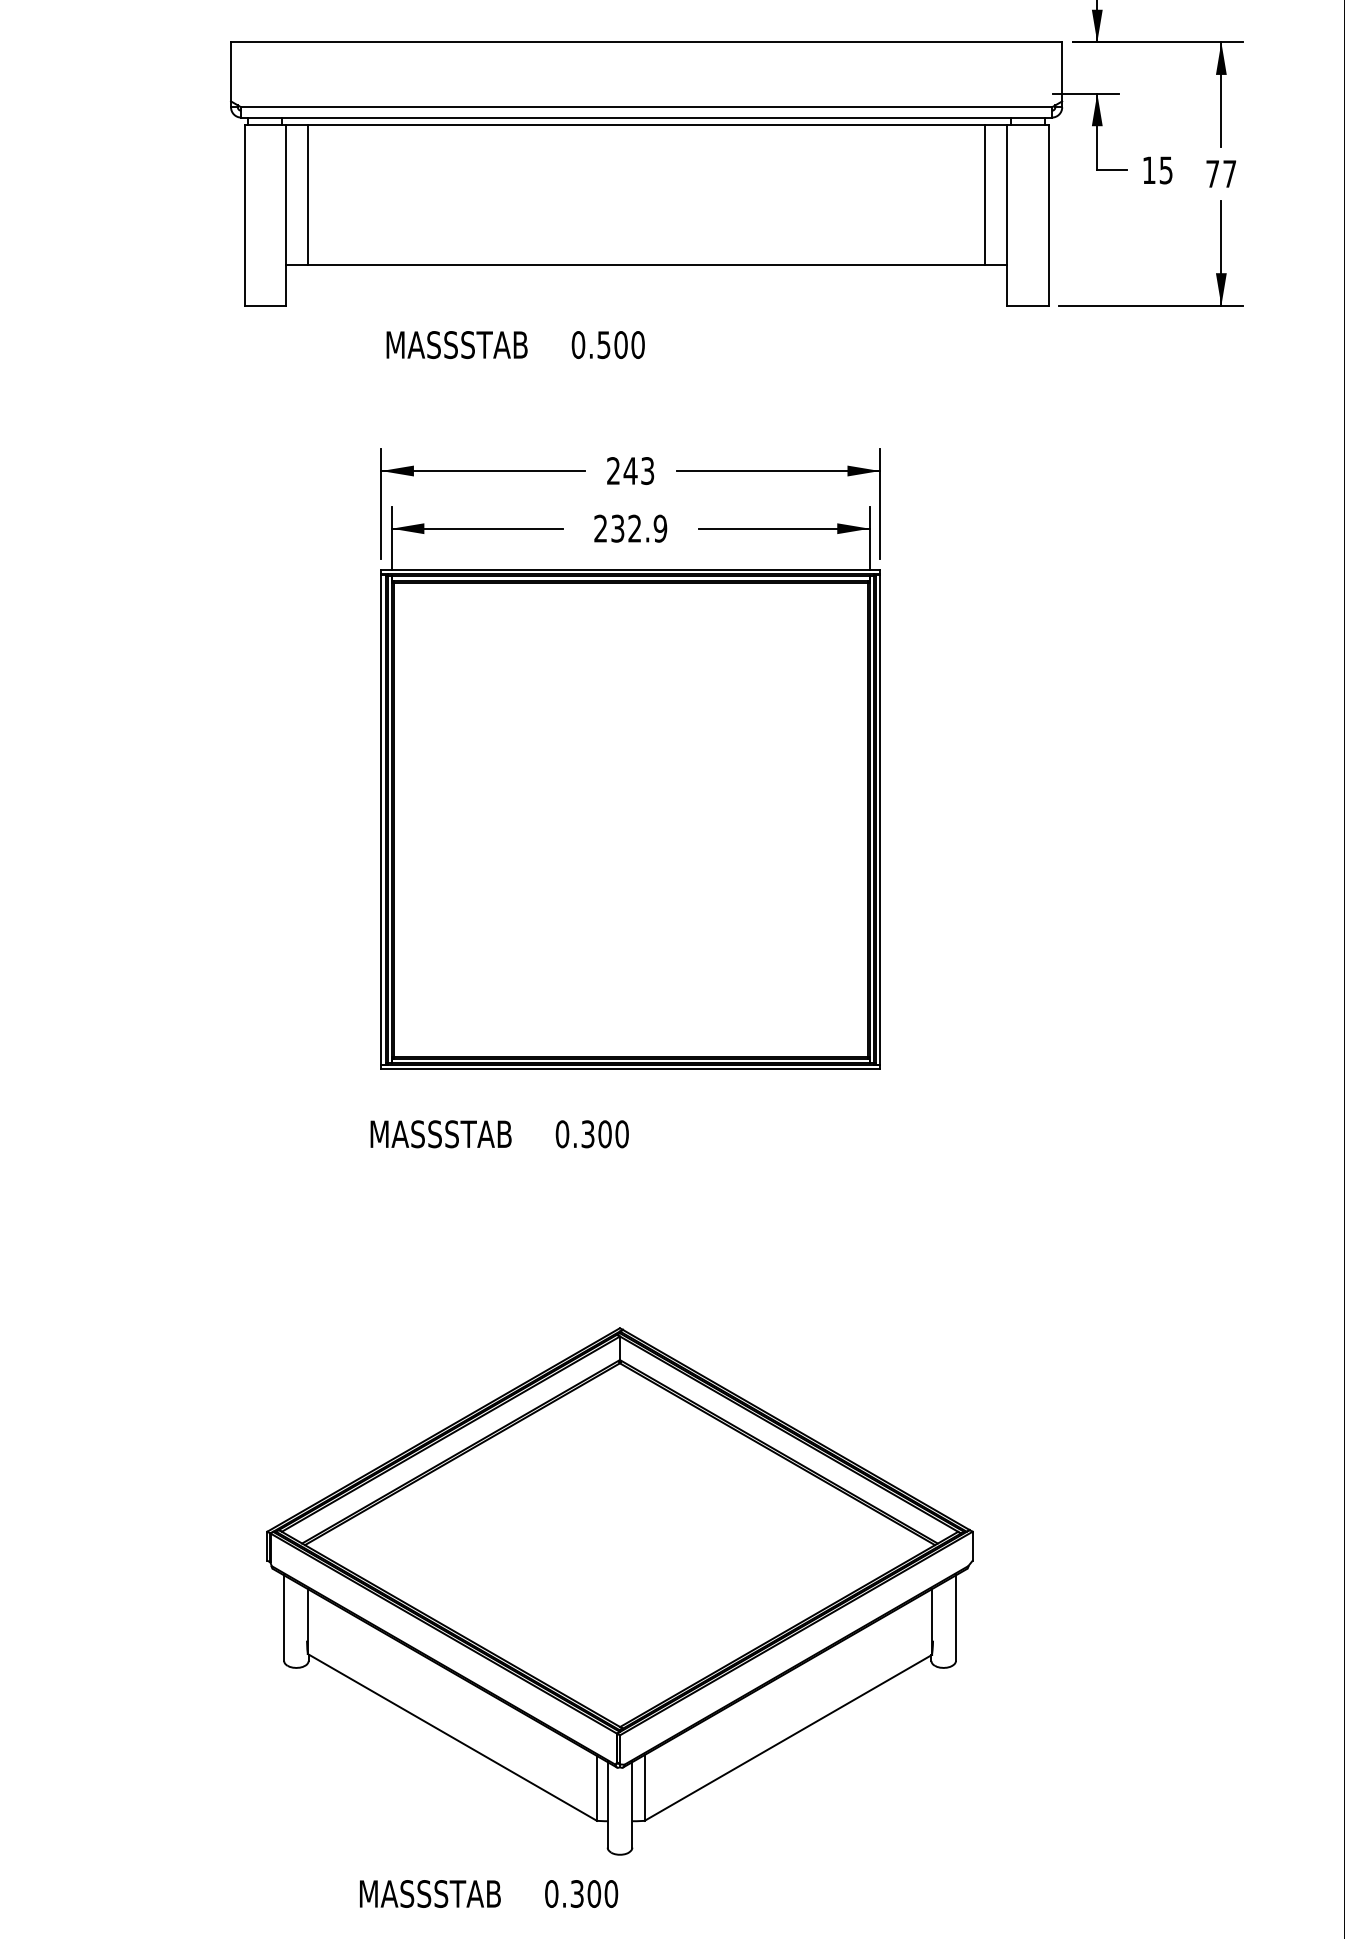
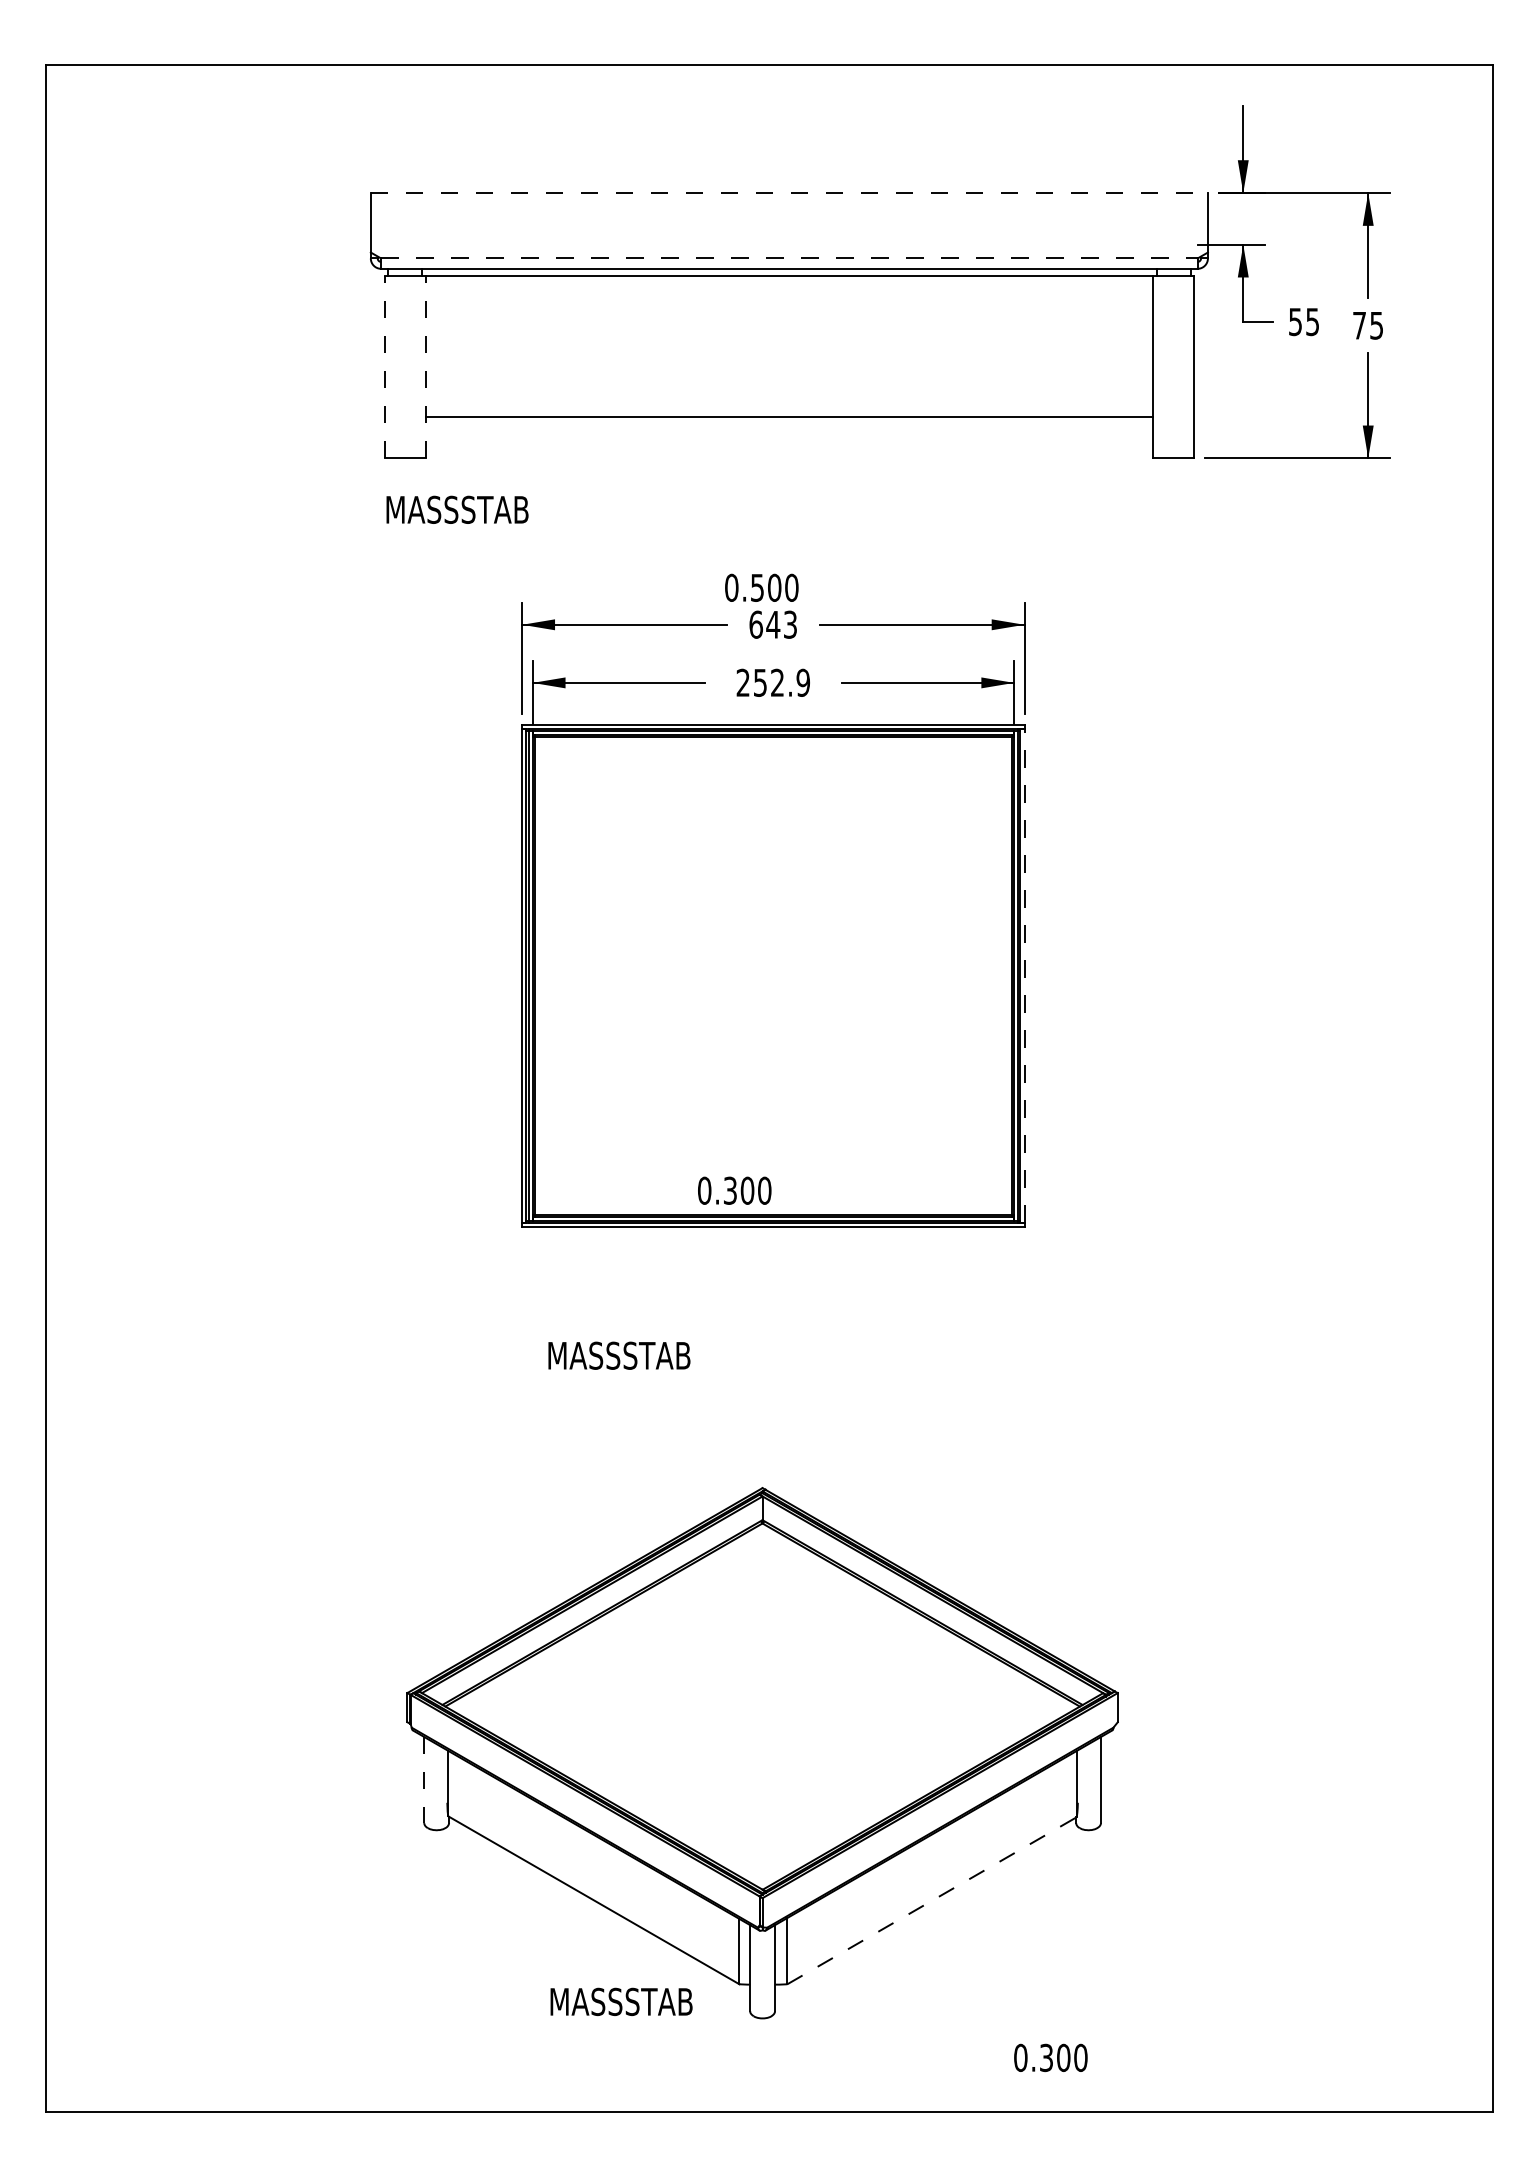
line: (646, 42) -> (789, 193), solid -> dashed
line: (646, 107) -> (789, 258), solid -> dashed
text: (1149, 170) -> (1295, 322), 15 -> 55
text: (1229, 173) -> (1376, 325), 77 -> 75
line: (308, 194) -> (448, 346), removed
line: (985, 194) -> (1130, 346), removed
line: (244, 214) -> (384, 366), solid -> dashed
line: (285, 214) -> (425, 366), solid -> dashed
text: (457, 344) -> (457, 509), moved
text: (608, 344) -> (761, 587), moved
text: (612, 470) -> (755, 624), 243 -> 643
text: (617, 528) -> (760, 682), 232.9 -> 252.9
line: (880, 819) -> (1024, 975), solid -> dashed
text: (441, 1134) -> (619, 1355), moved
text: (592, 1134) -> (734, 1190), moved
line: (284, 1618) -> (424, 1780), solid -> dashed
line: (788, 1737) -> (932, 1900), solid -> dashed
text: (430, 1893) -> (621, 2001), moved
text: (581, 1893) -> (1050, 2057), moved

